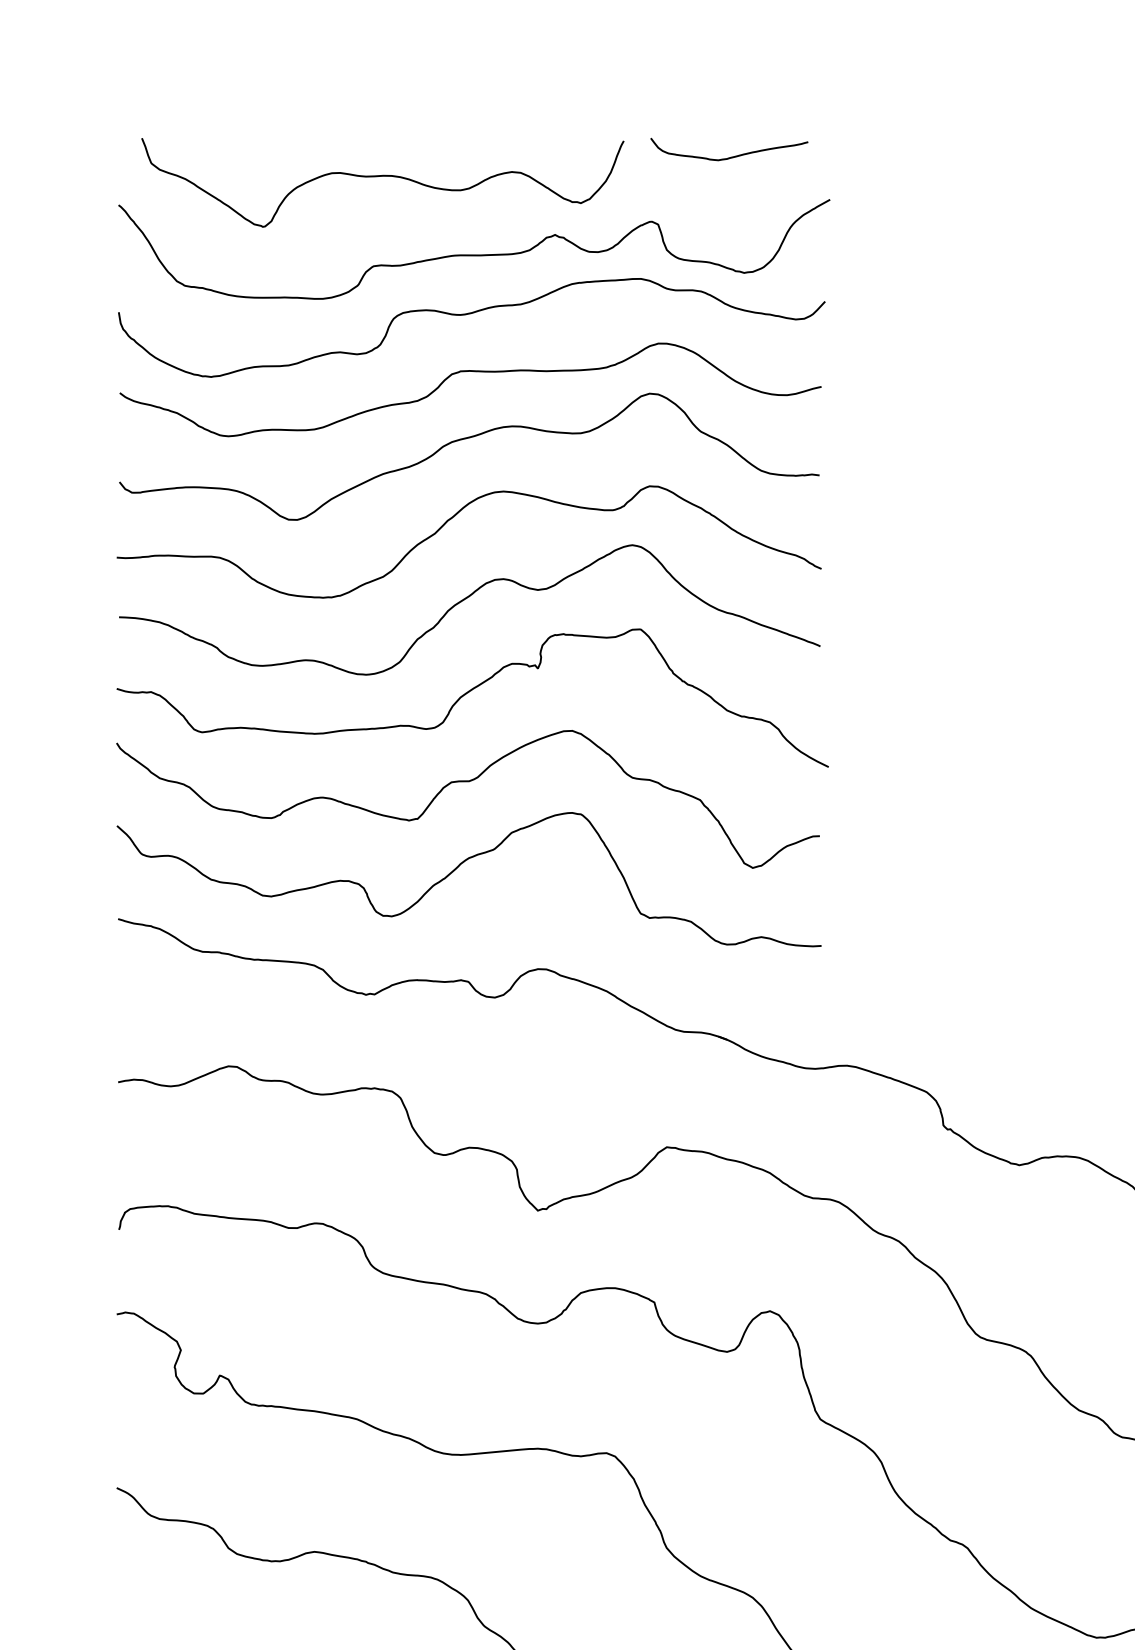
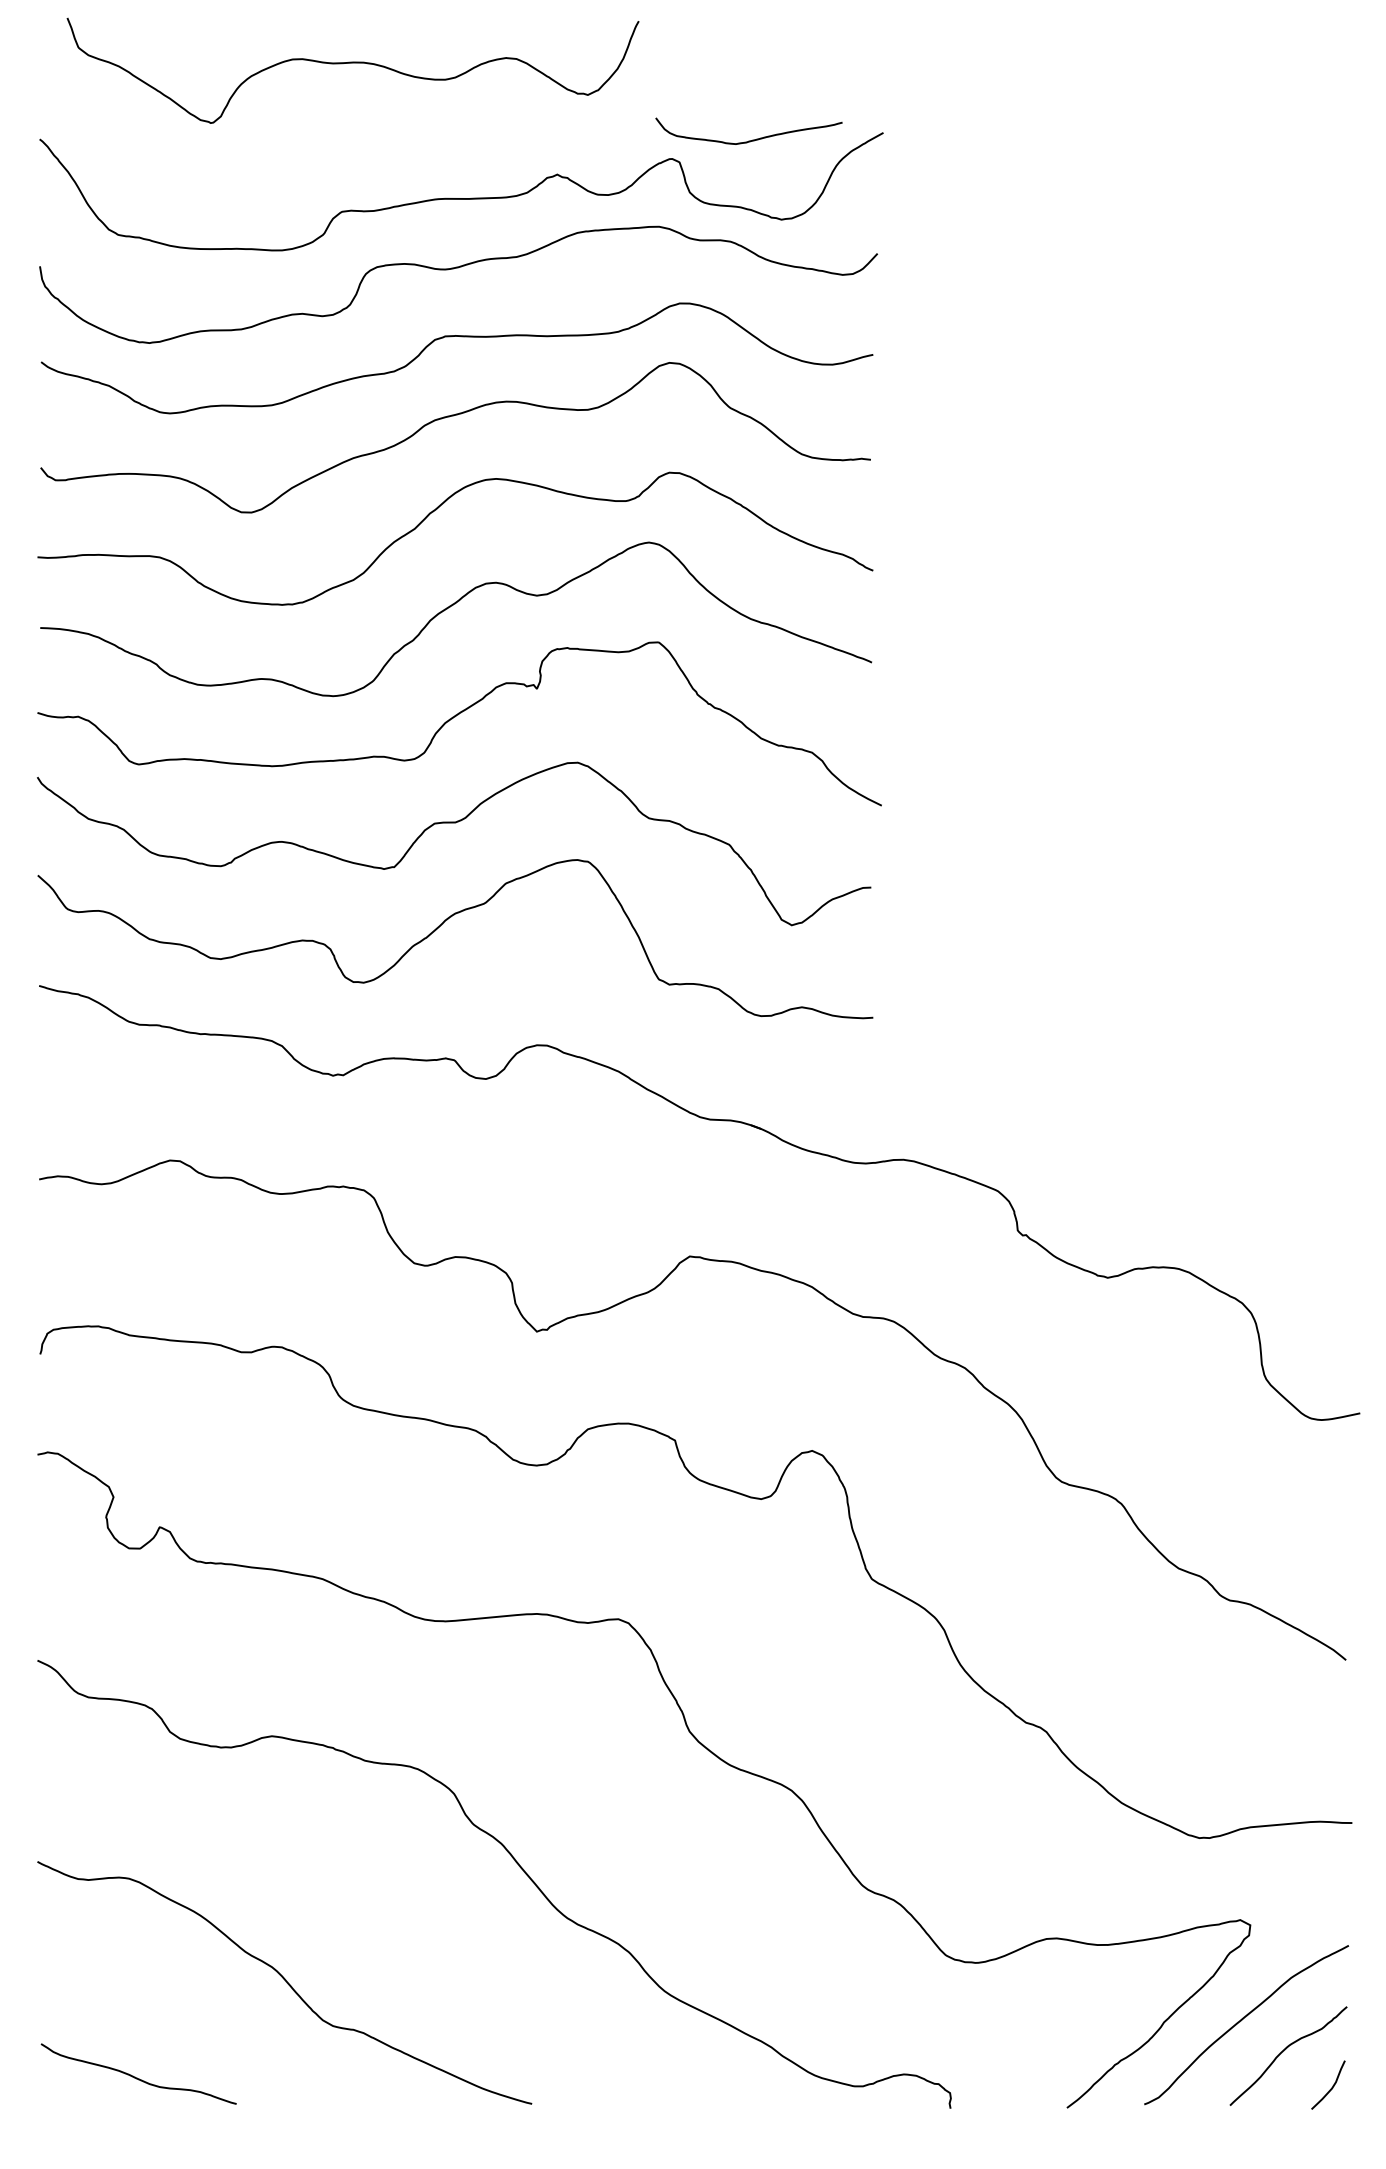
curve: (732, 156) -> (752, 139), moved
curve: (382, 176) -> (352, 63), moved

